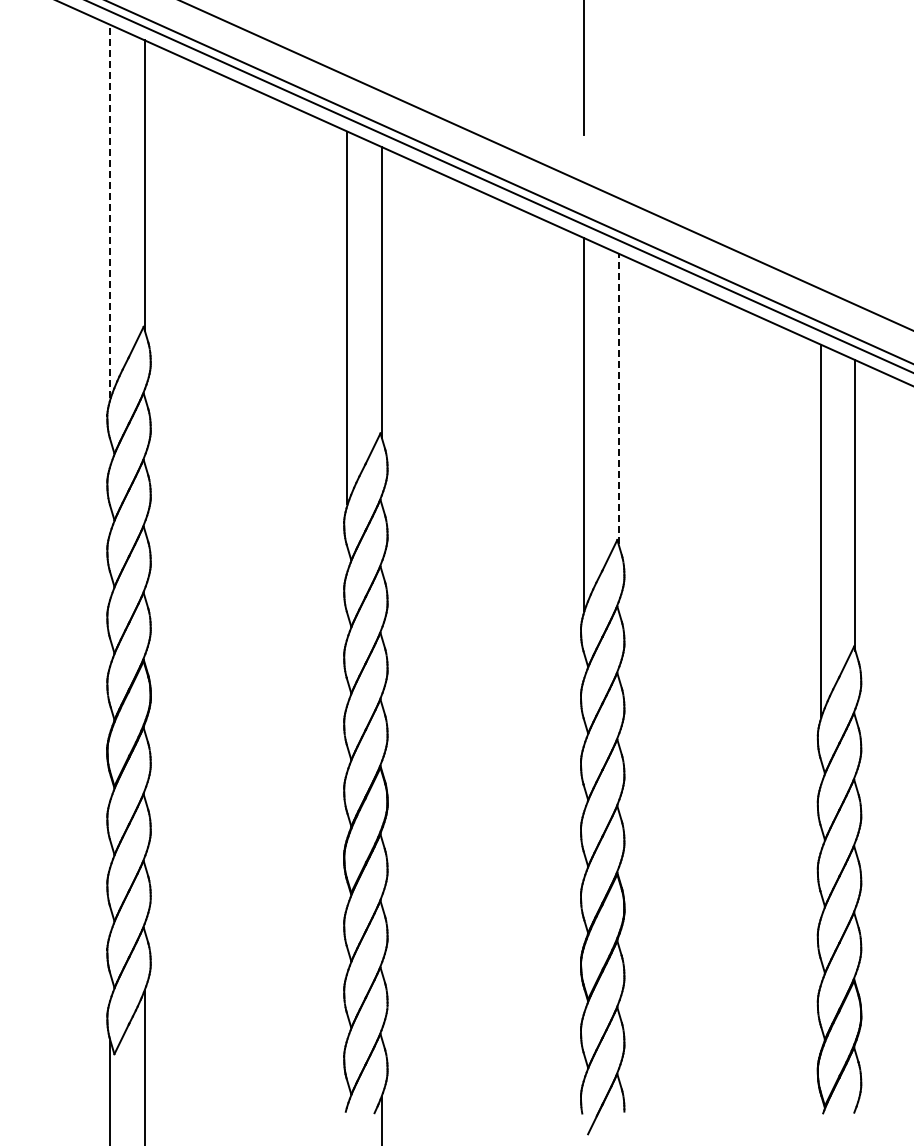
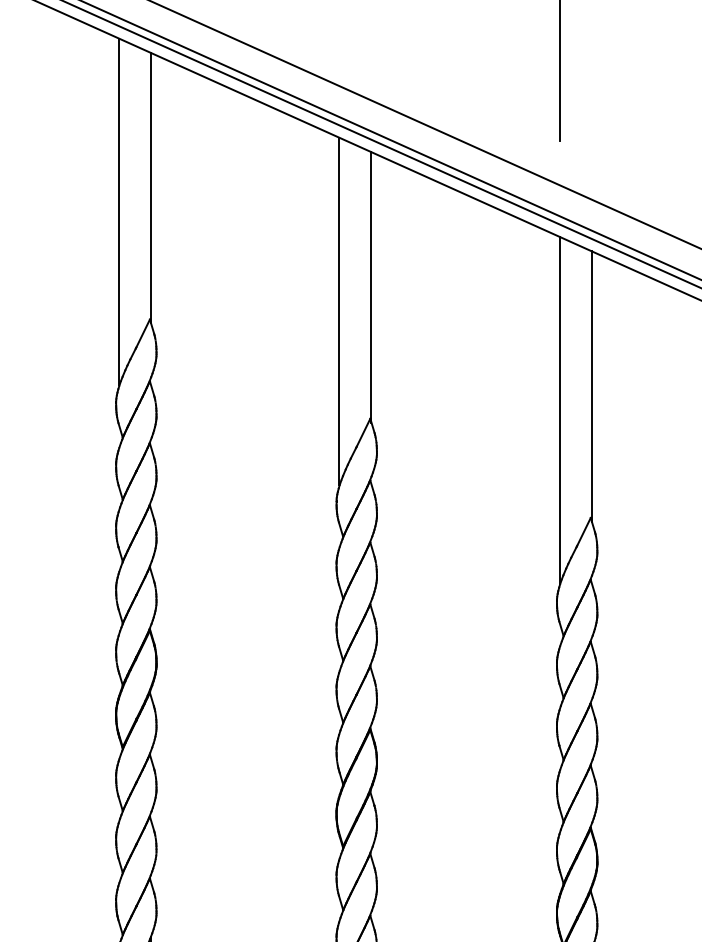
line: (110, 210) -> (119, 211), dashed -> solid
line: (618, 398) -> (591, 386), dashed -> solid

